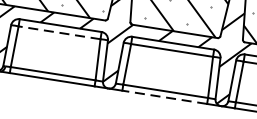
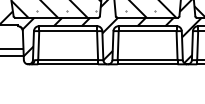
line: (59, 33) -> (68, 31), dashed -> solid
line: (164, 97) -> (147, 64), dashed -> solid

